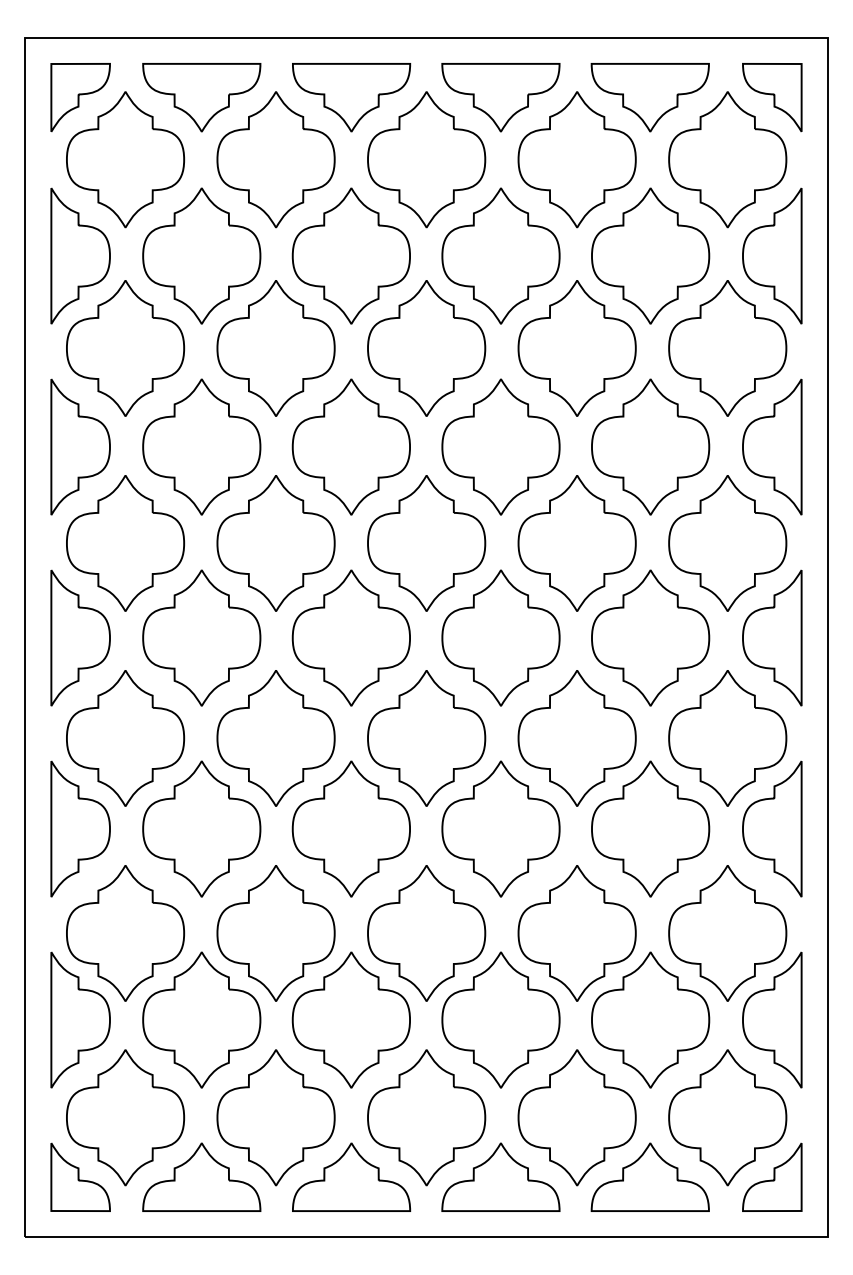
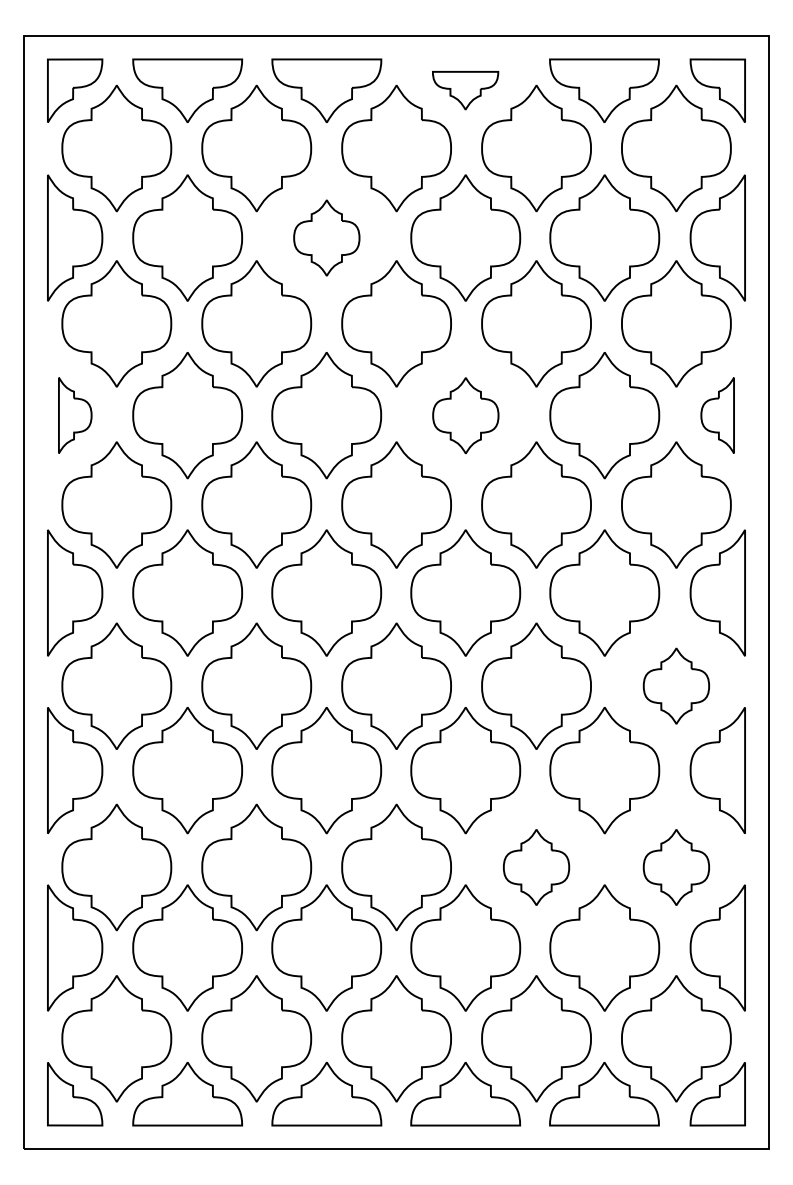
part: (500, 97) -> (465, 90), size x0.6
part: (351, 255) -> (326, 237), size x0.6
part: (81, 447) -> (75, 415), size x0.6
part: (500, 447) -> (465, 415), size x0.6
part: (771, 447) -> (717, 415), size x0.6
part: (727, 737) -> (676, 685), size x0.6
part: (577, 933) -> (536, 867), size x0.6
part: (727, 933) -> (676, 867), size x0.6

